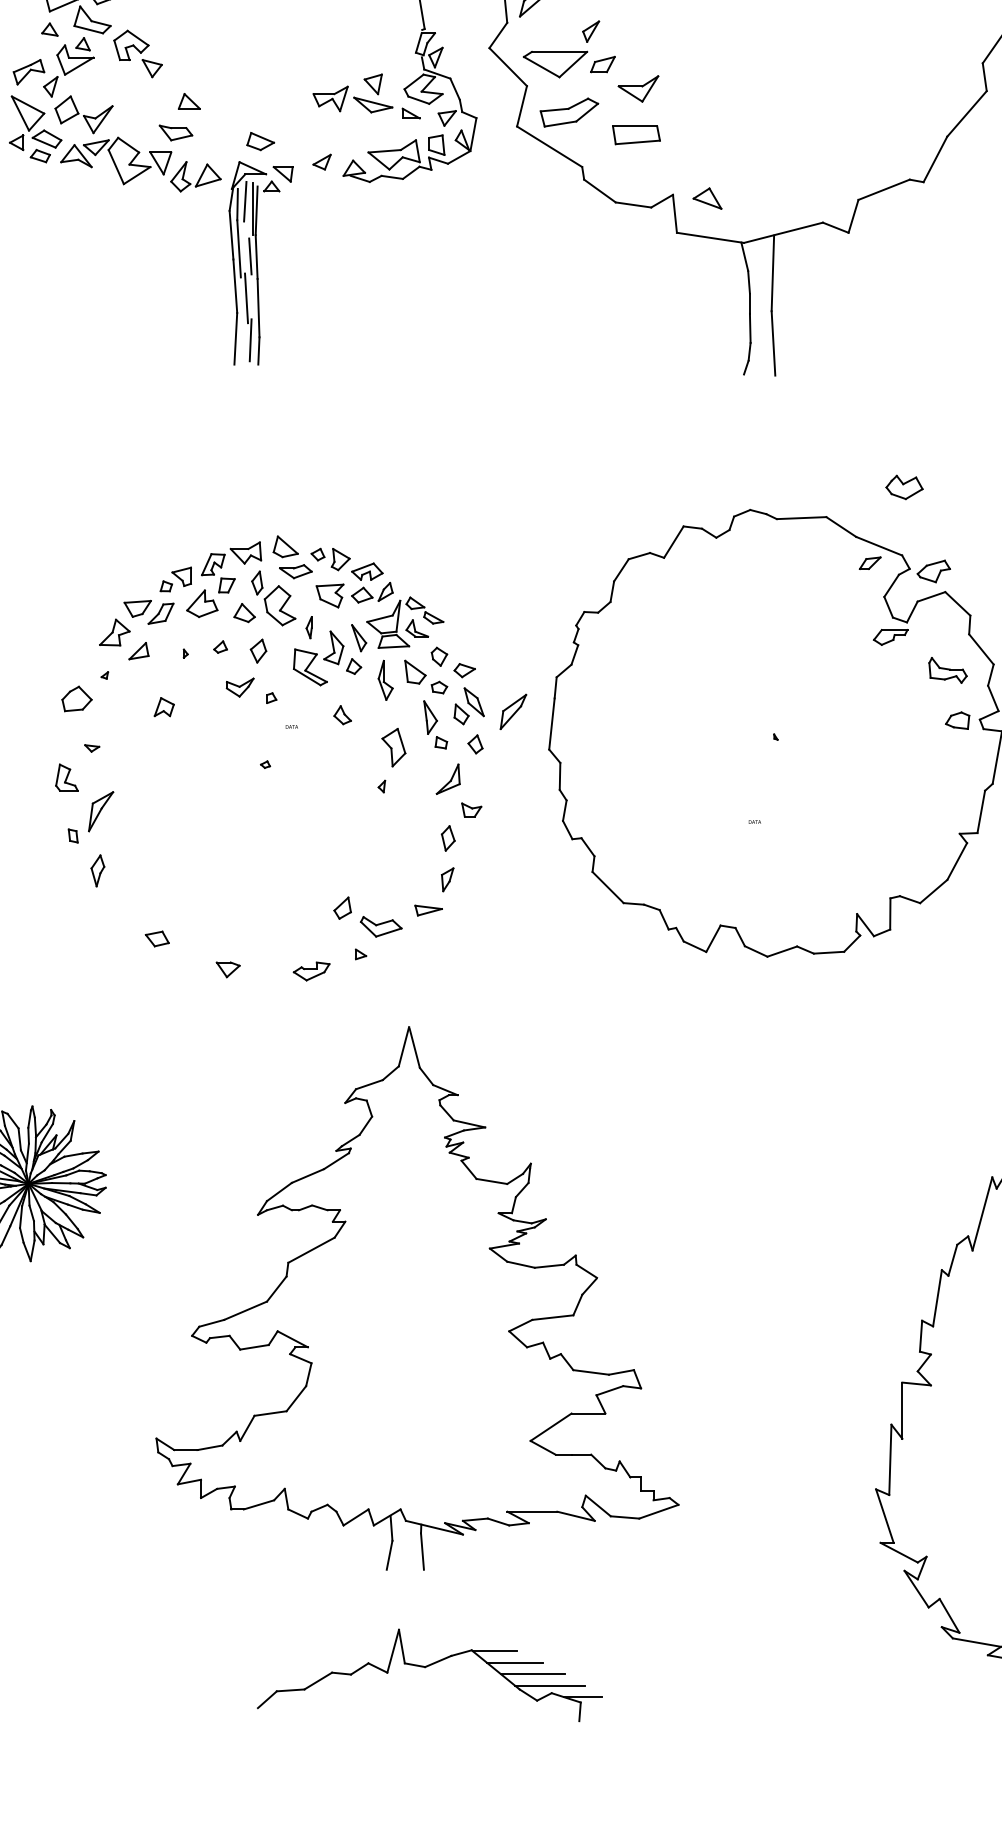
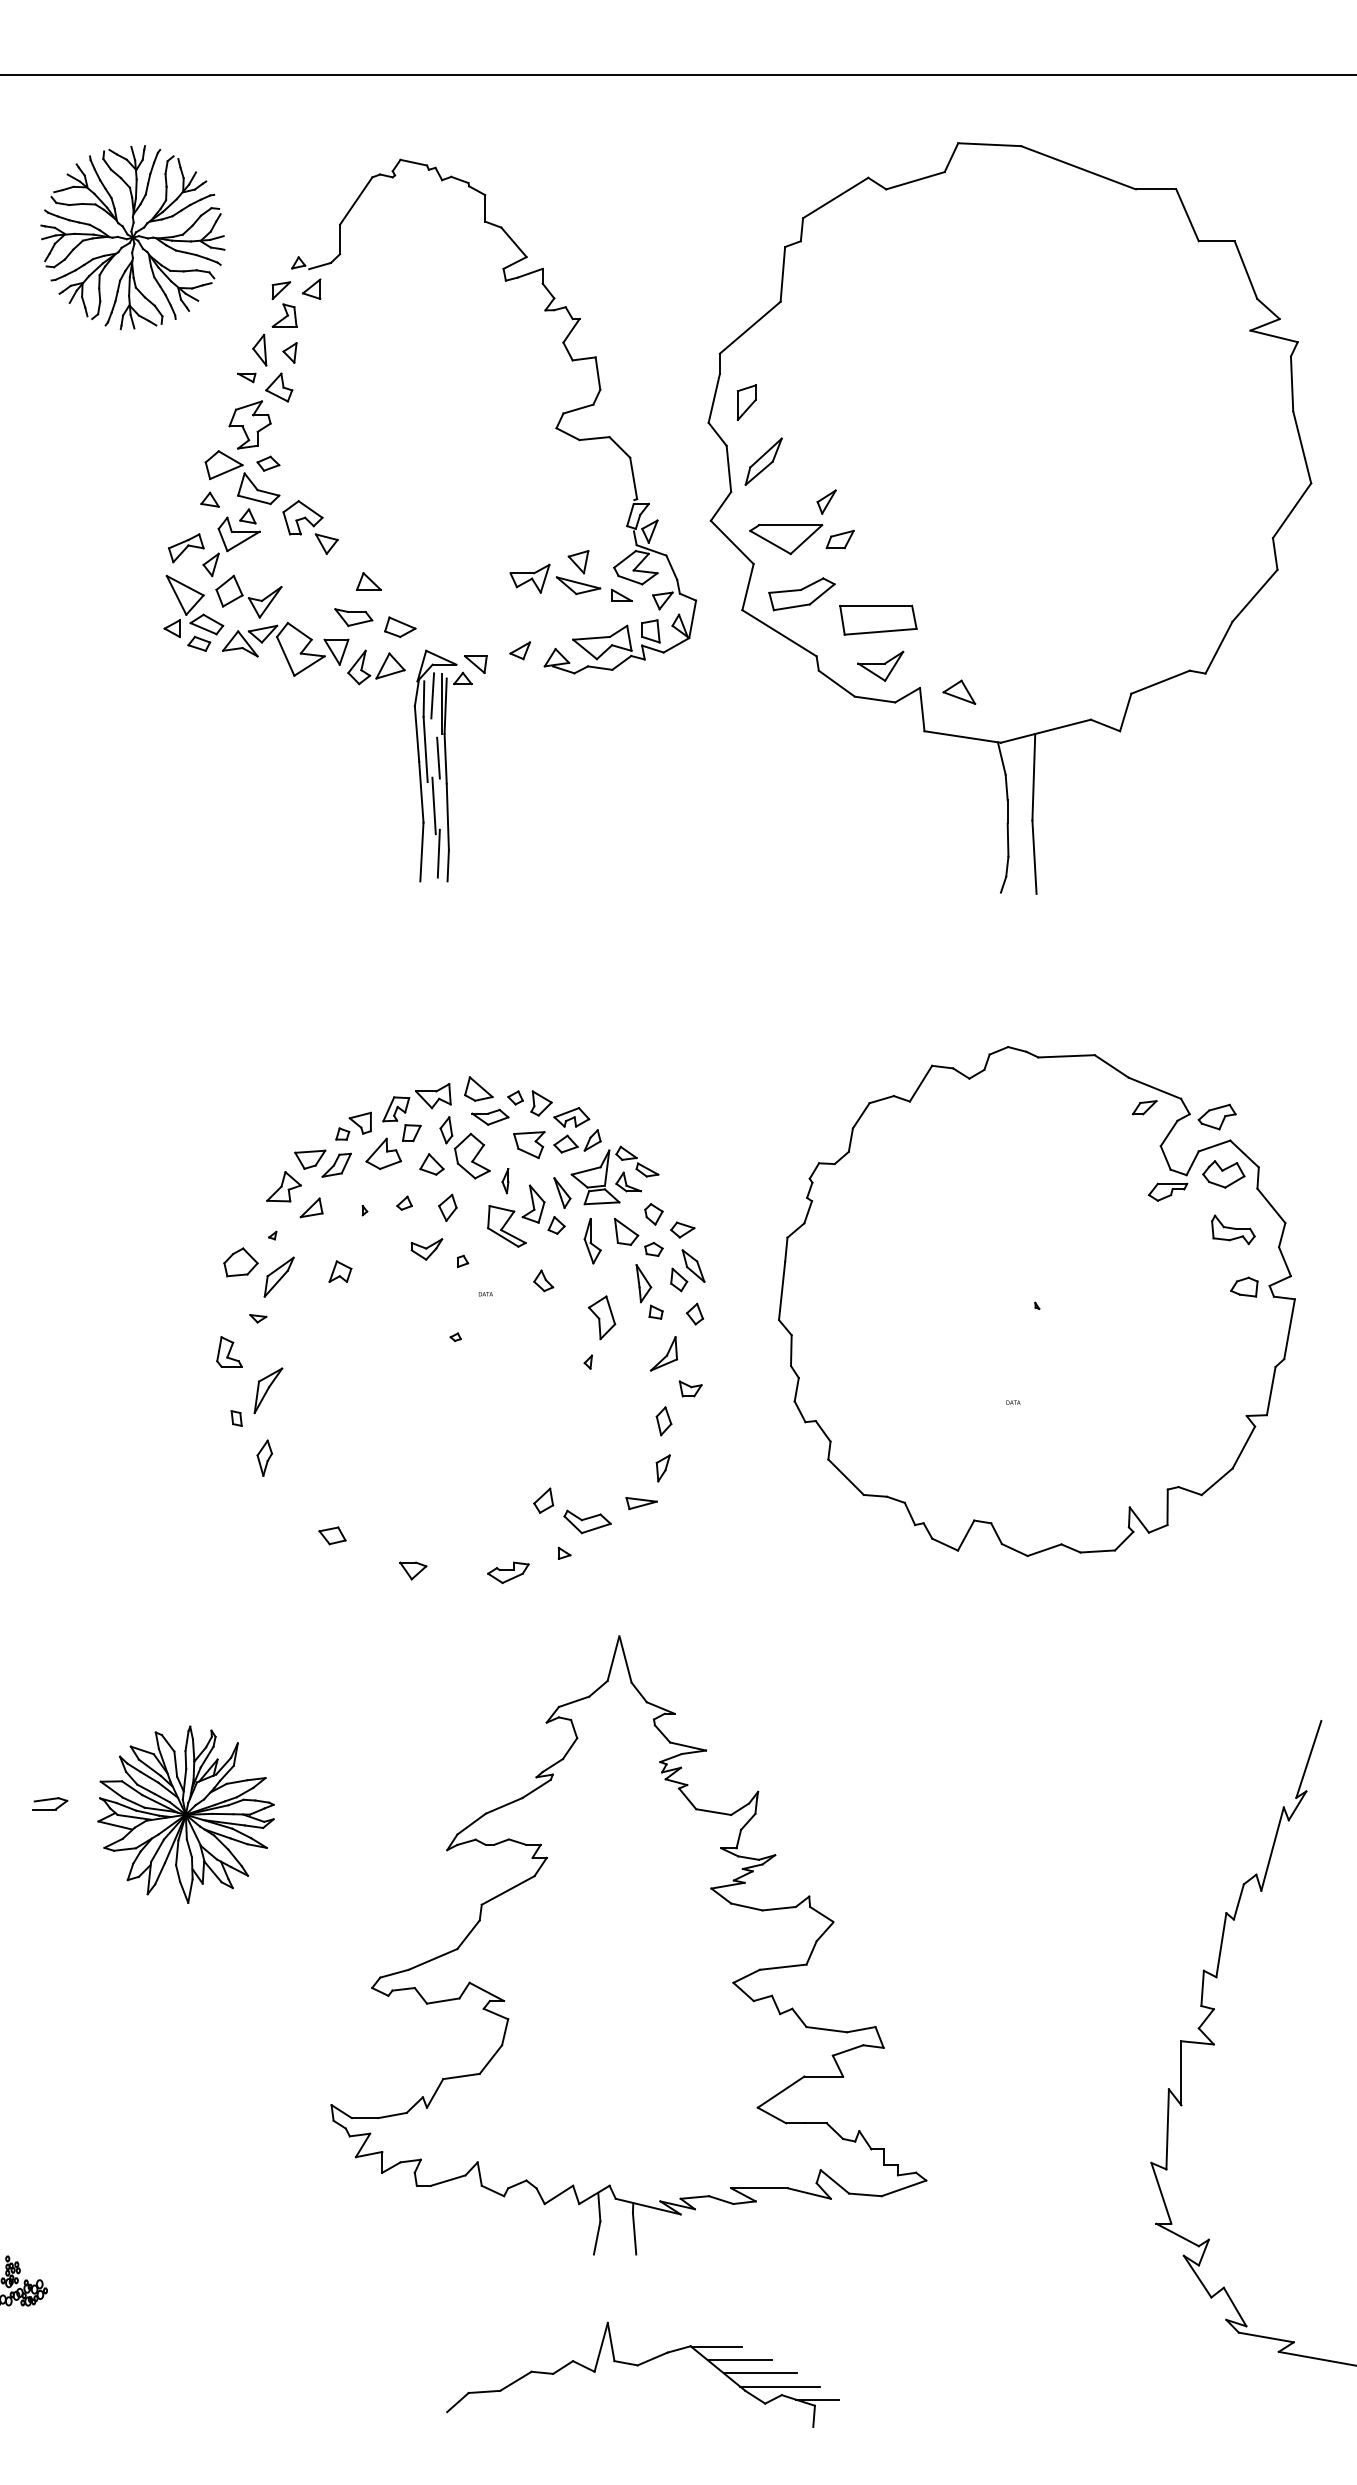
part: (638, 88) -> (880, 665), moved
part: (636, 134) -> (878, 619), size x1.43
part: (260, 140) -> (400, 626), moved
part: (904, 487) -> (1223, 1174), moved
part: (512, 711) -> (278, 1276), moved

